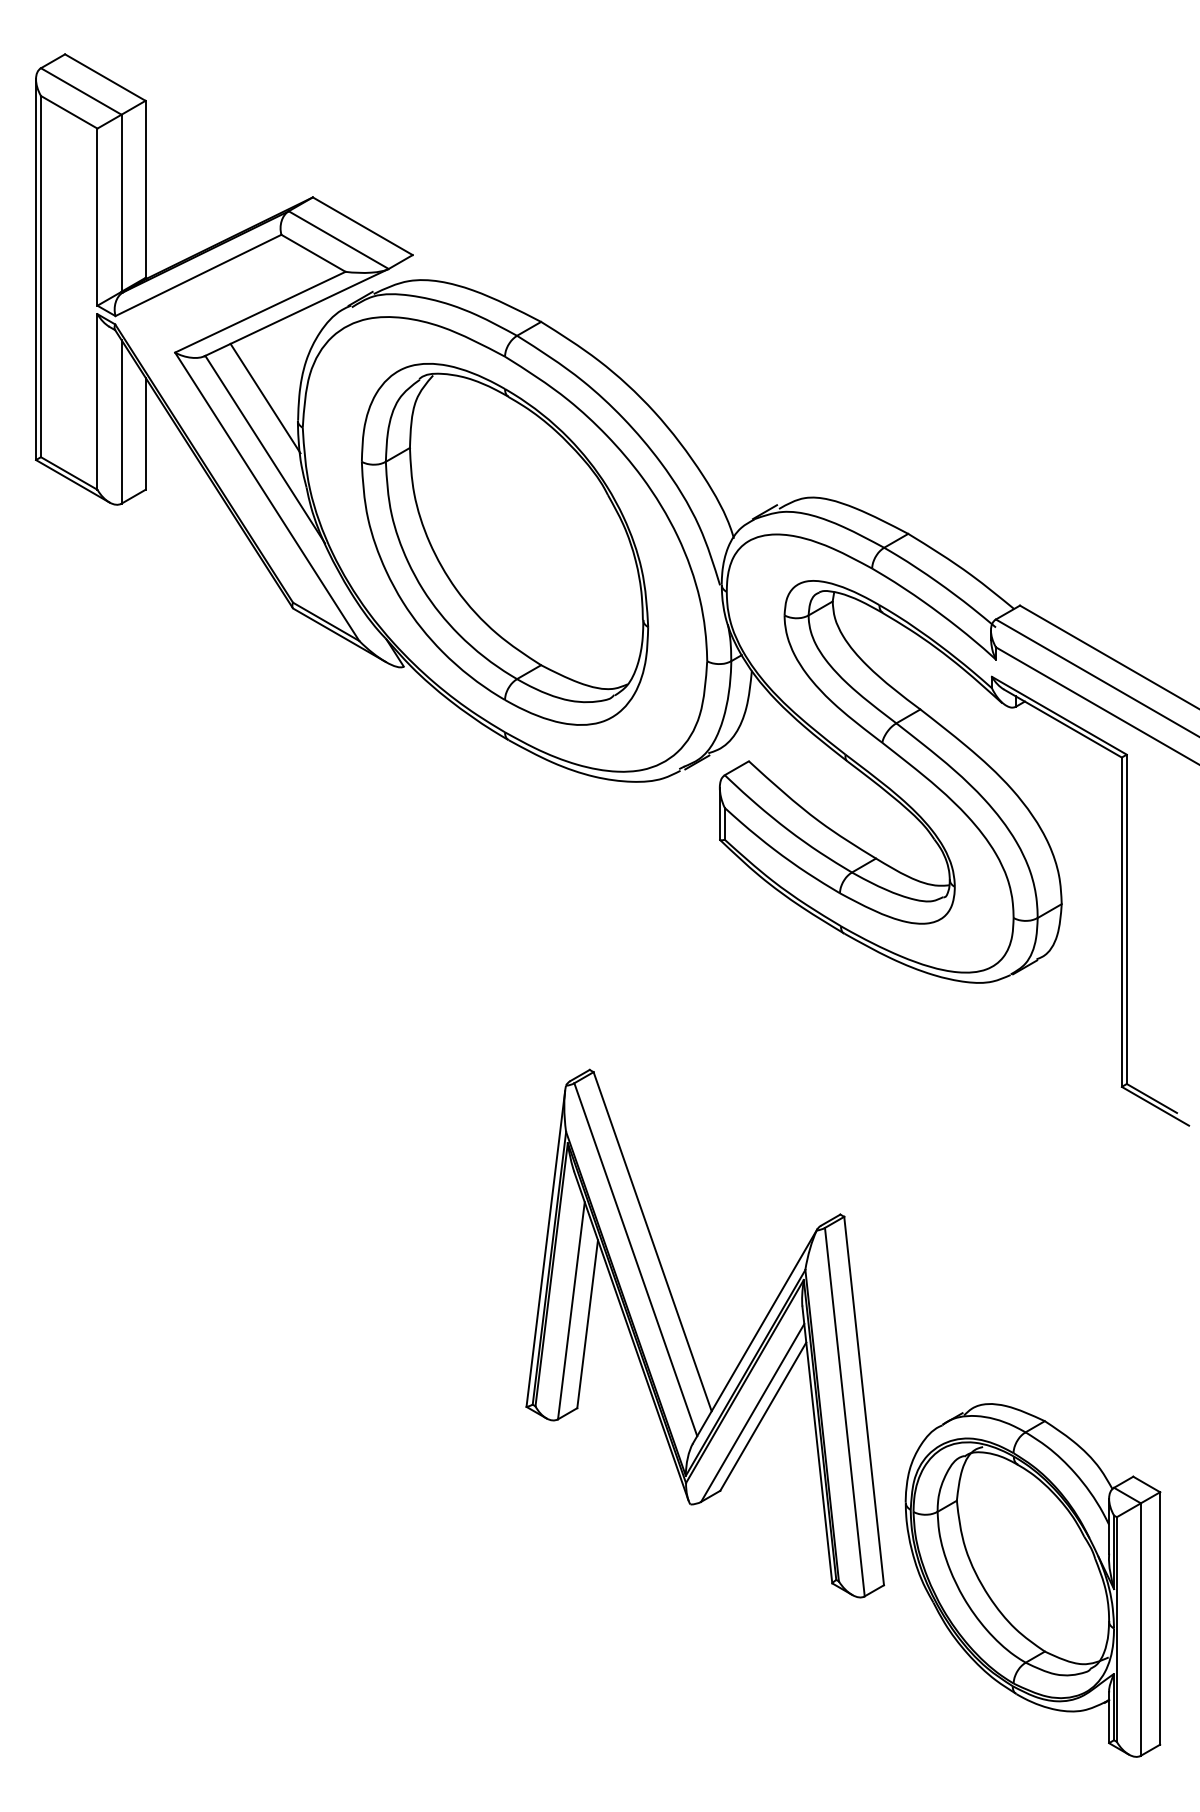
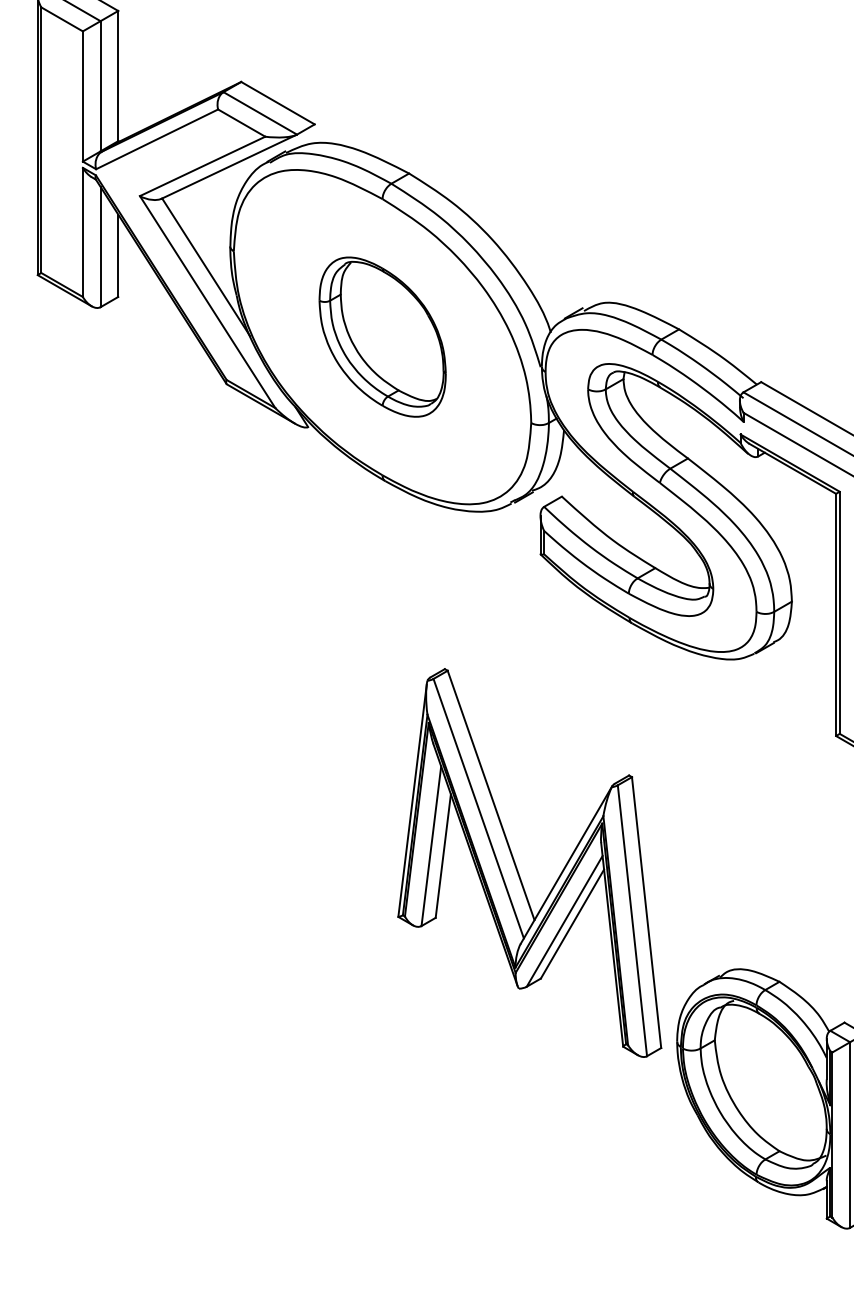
line: (265, 398) -> (206, 229), removed
part: (505, 544) -> (382, 337), size x0.6
part: (687, 1338) -> (516, 866), moved

